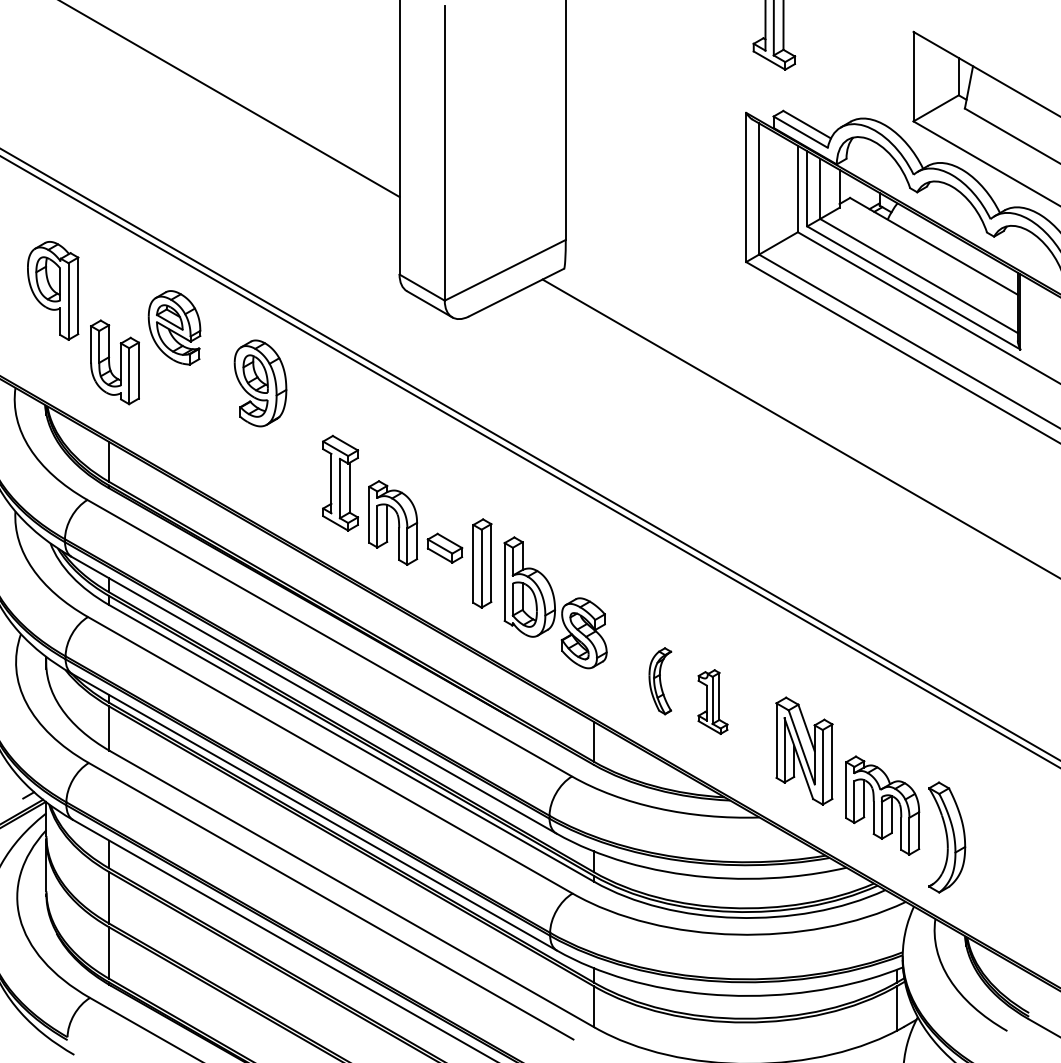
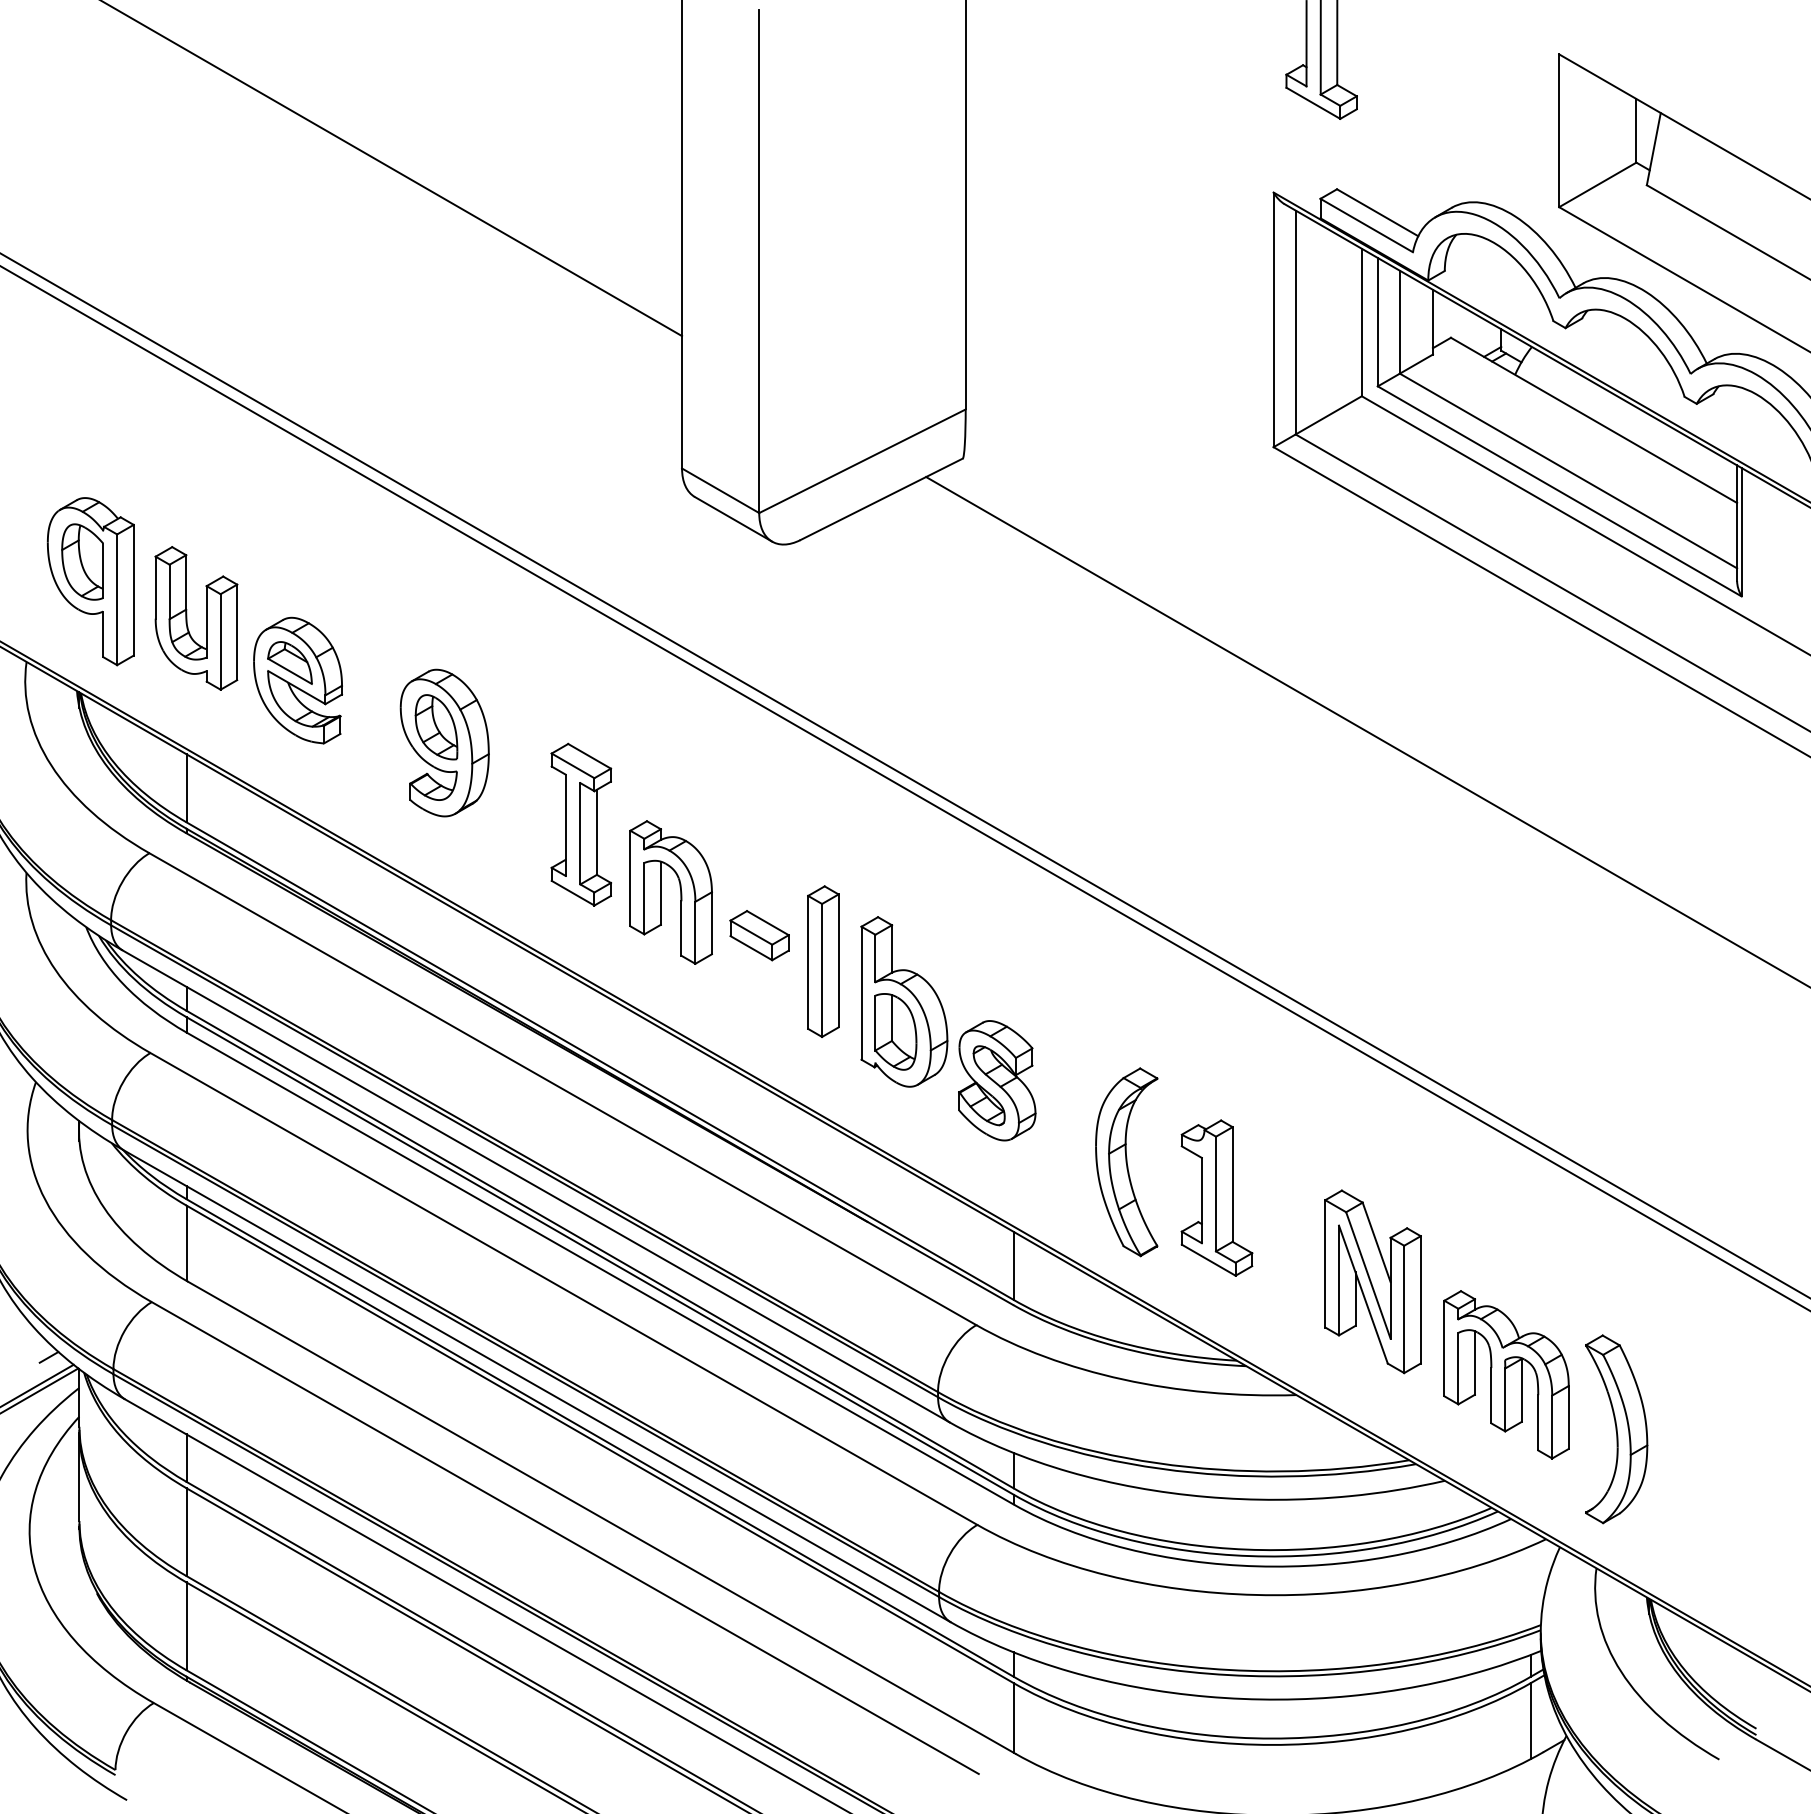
part: (53, 290) -> (91, 581), moved
part: (174, 327) -> (297, 680), moved
part: (260, 383) -> (444, 743), moved
part: (660, 681) -> (1127, 1162), size x1.67
part: (712, 701) -> (1216, 1197), size x1.43

